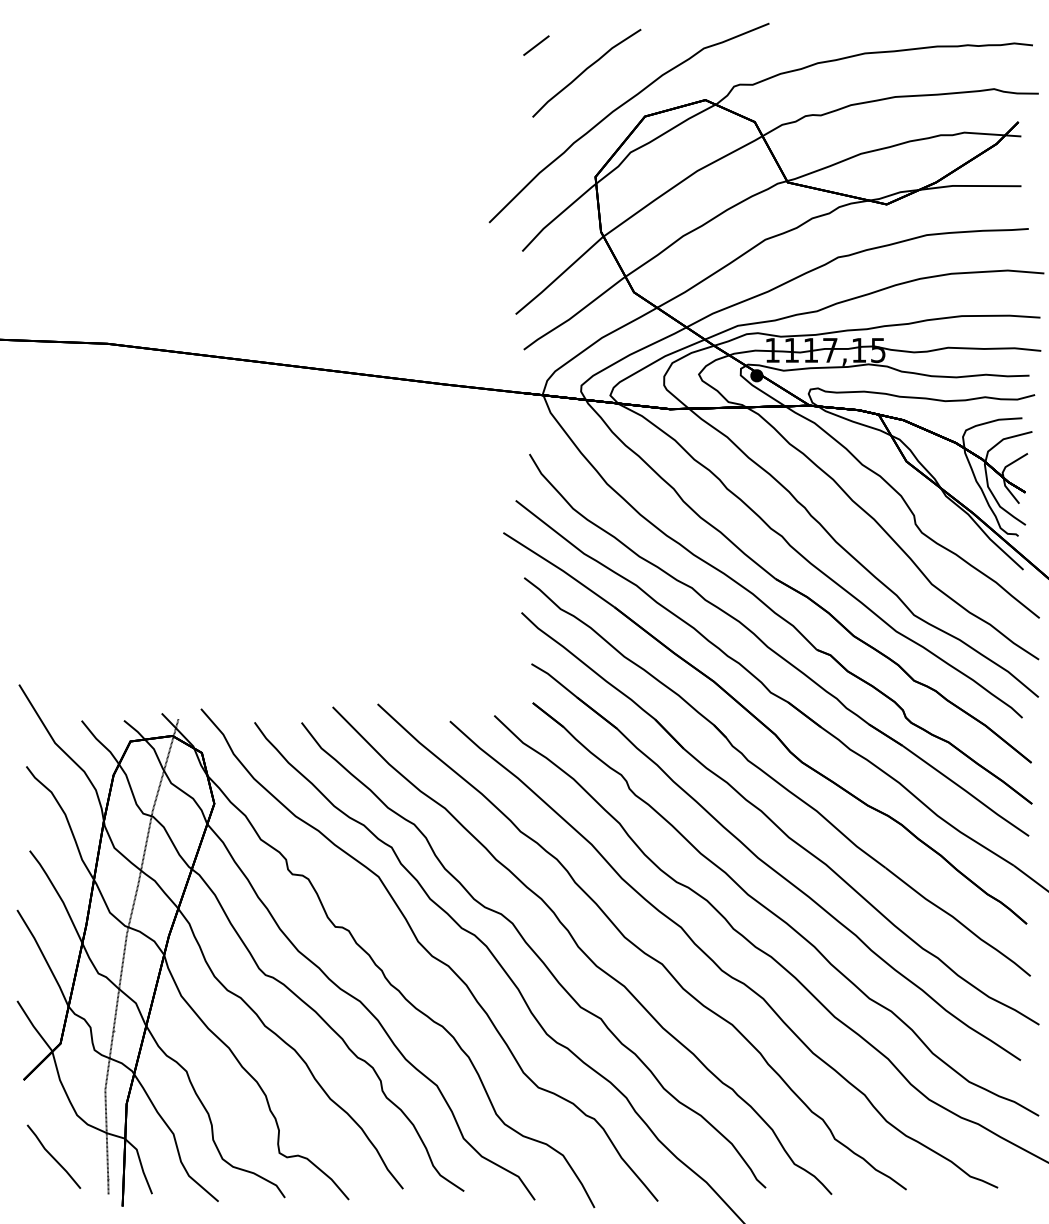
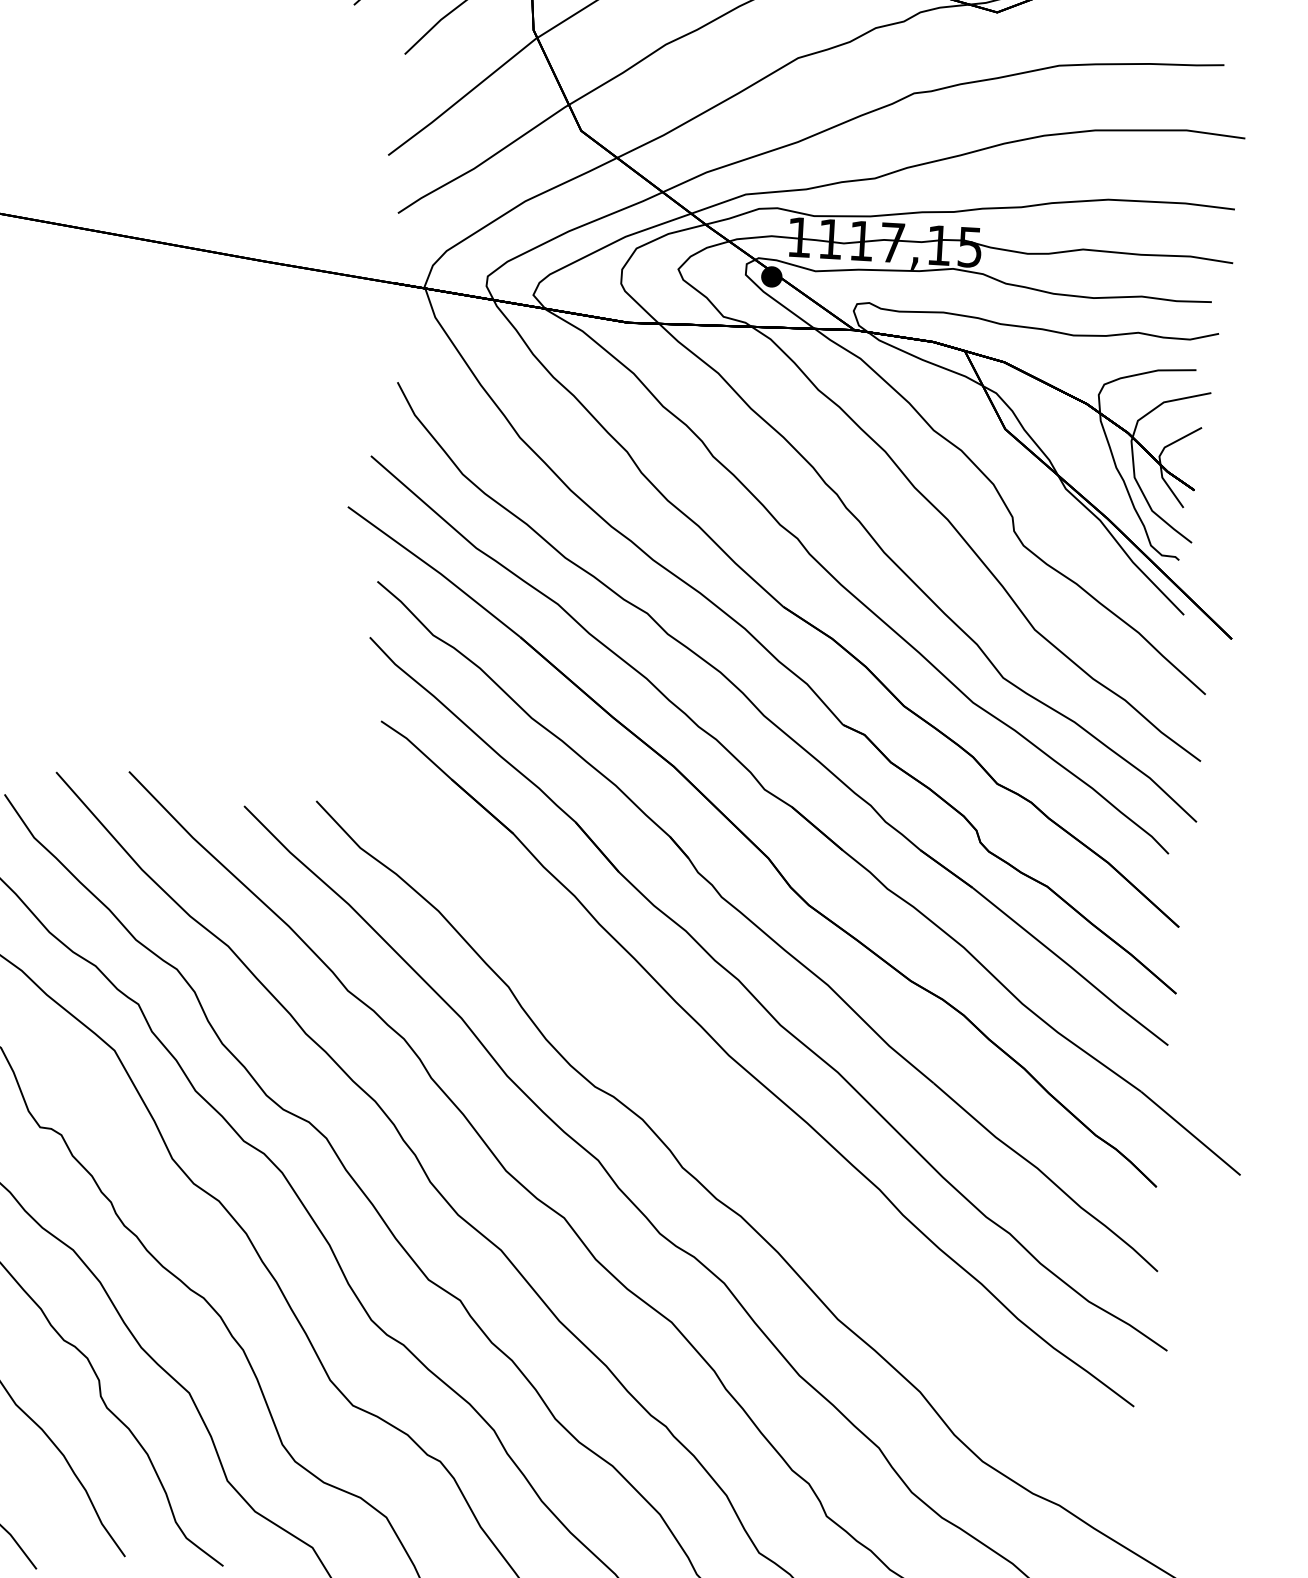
part: (779, 916) -> (757, 1151), removed

